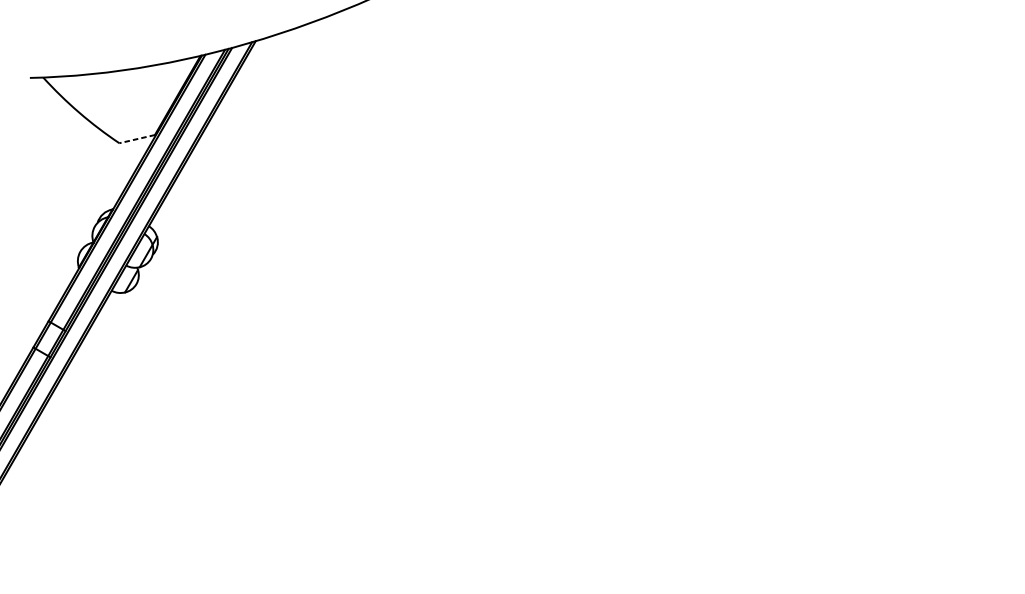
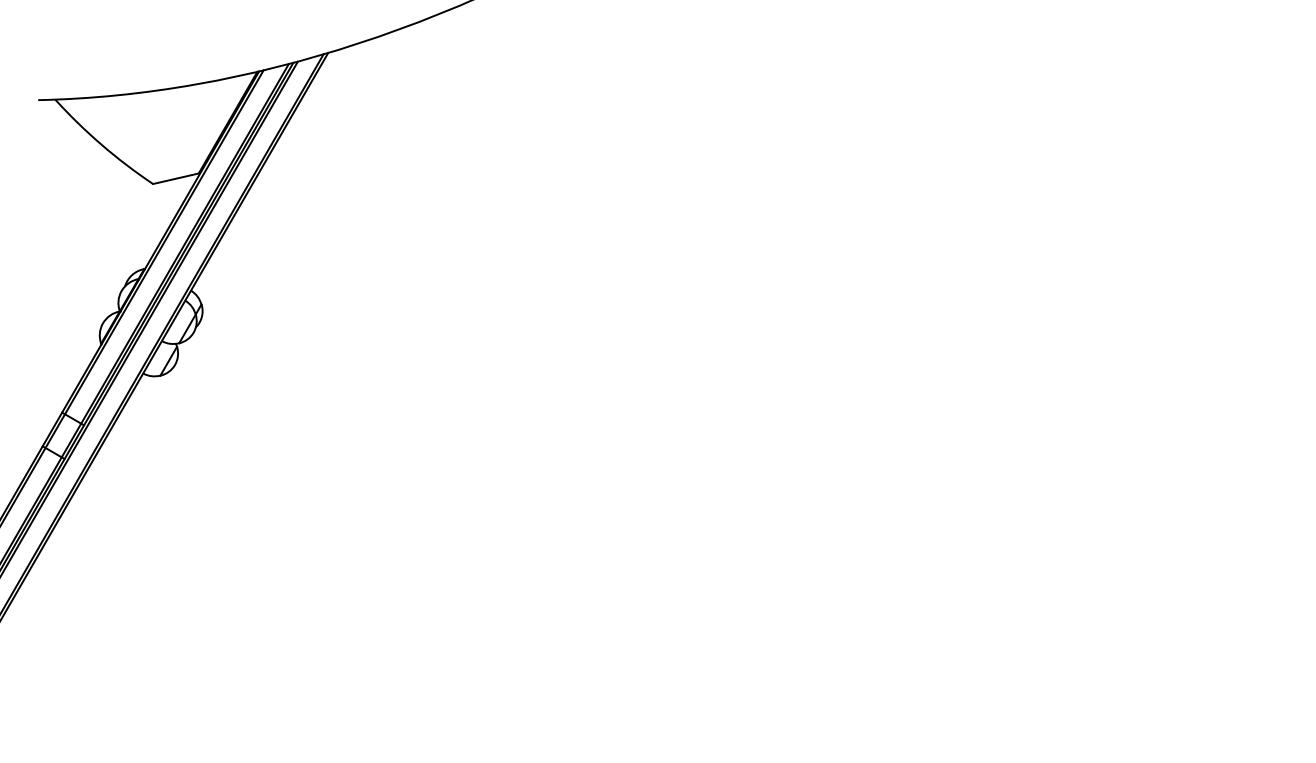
line: (136, 138) -> (175, 178), dashed -> solid

